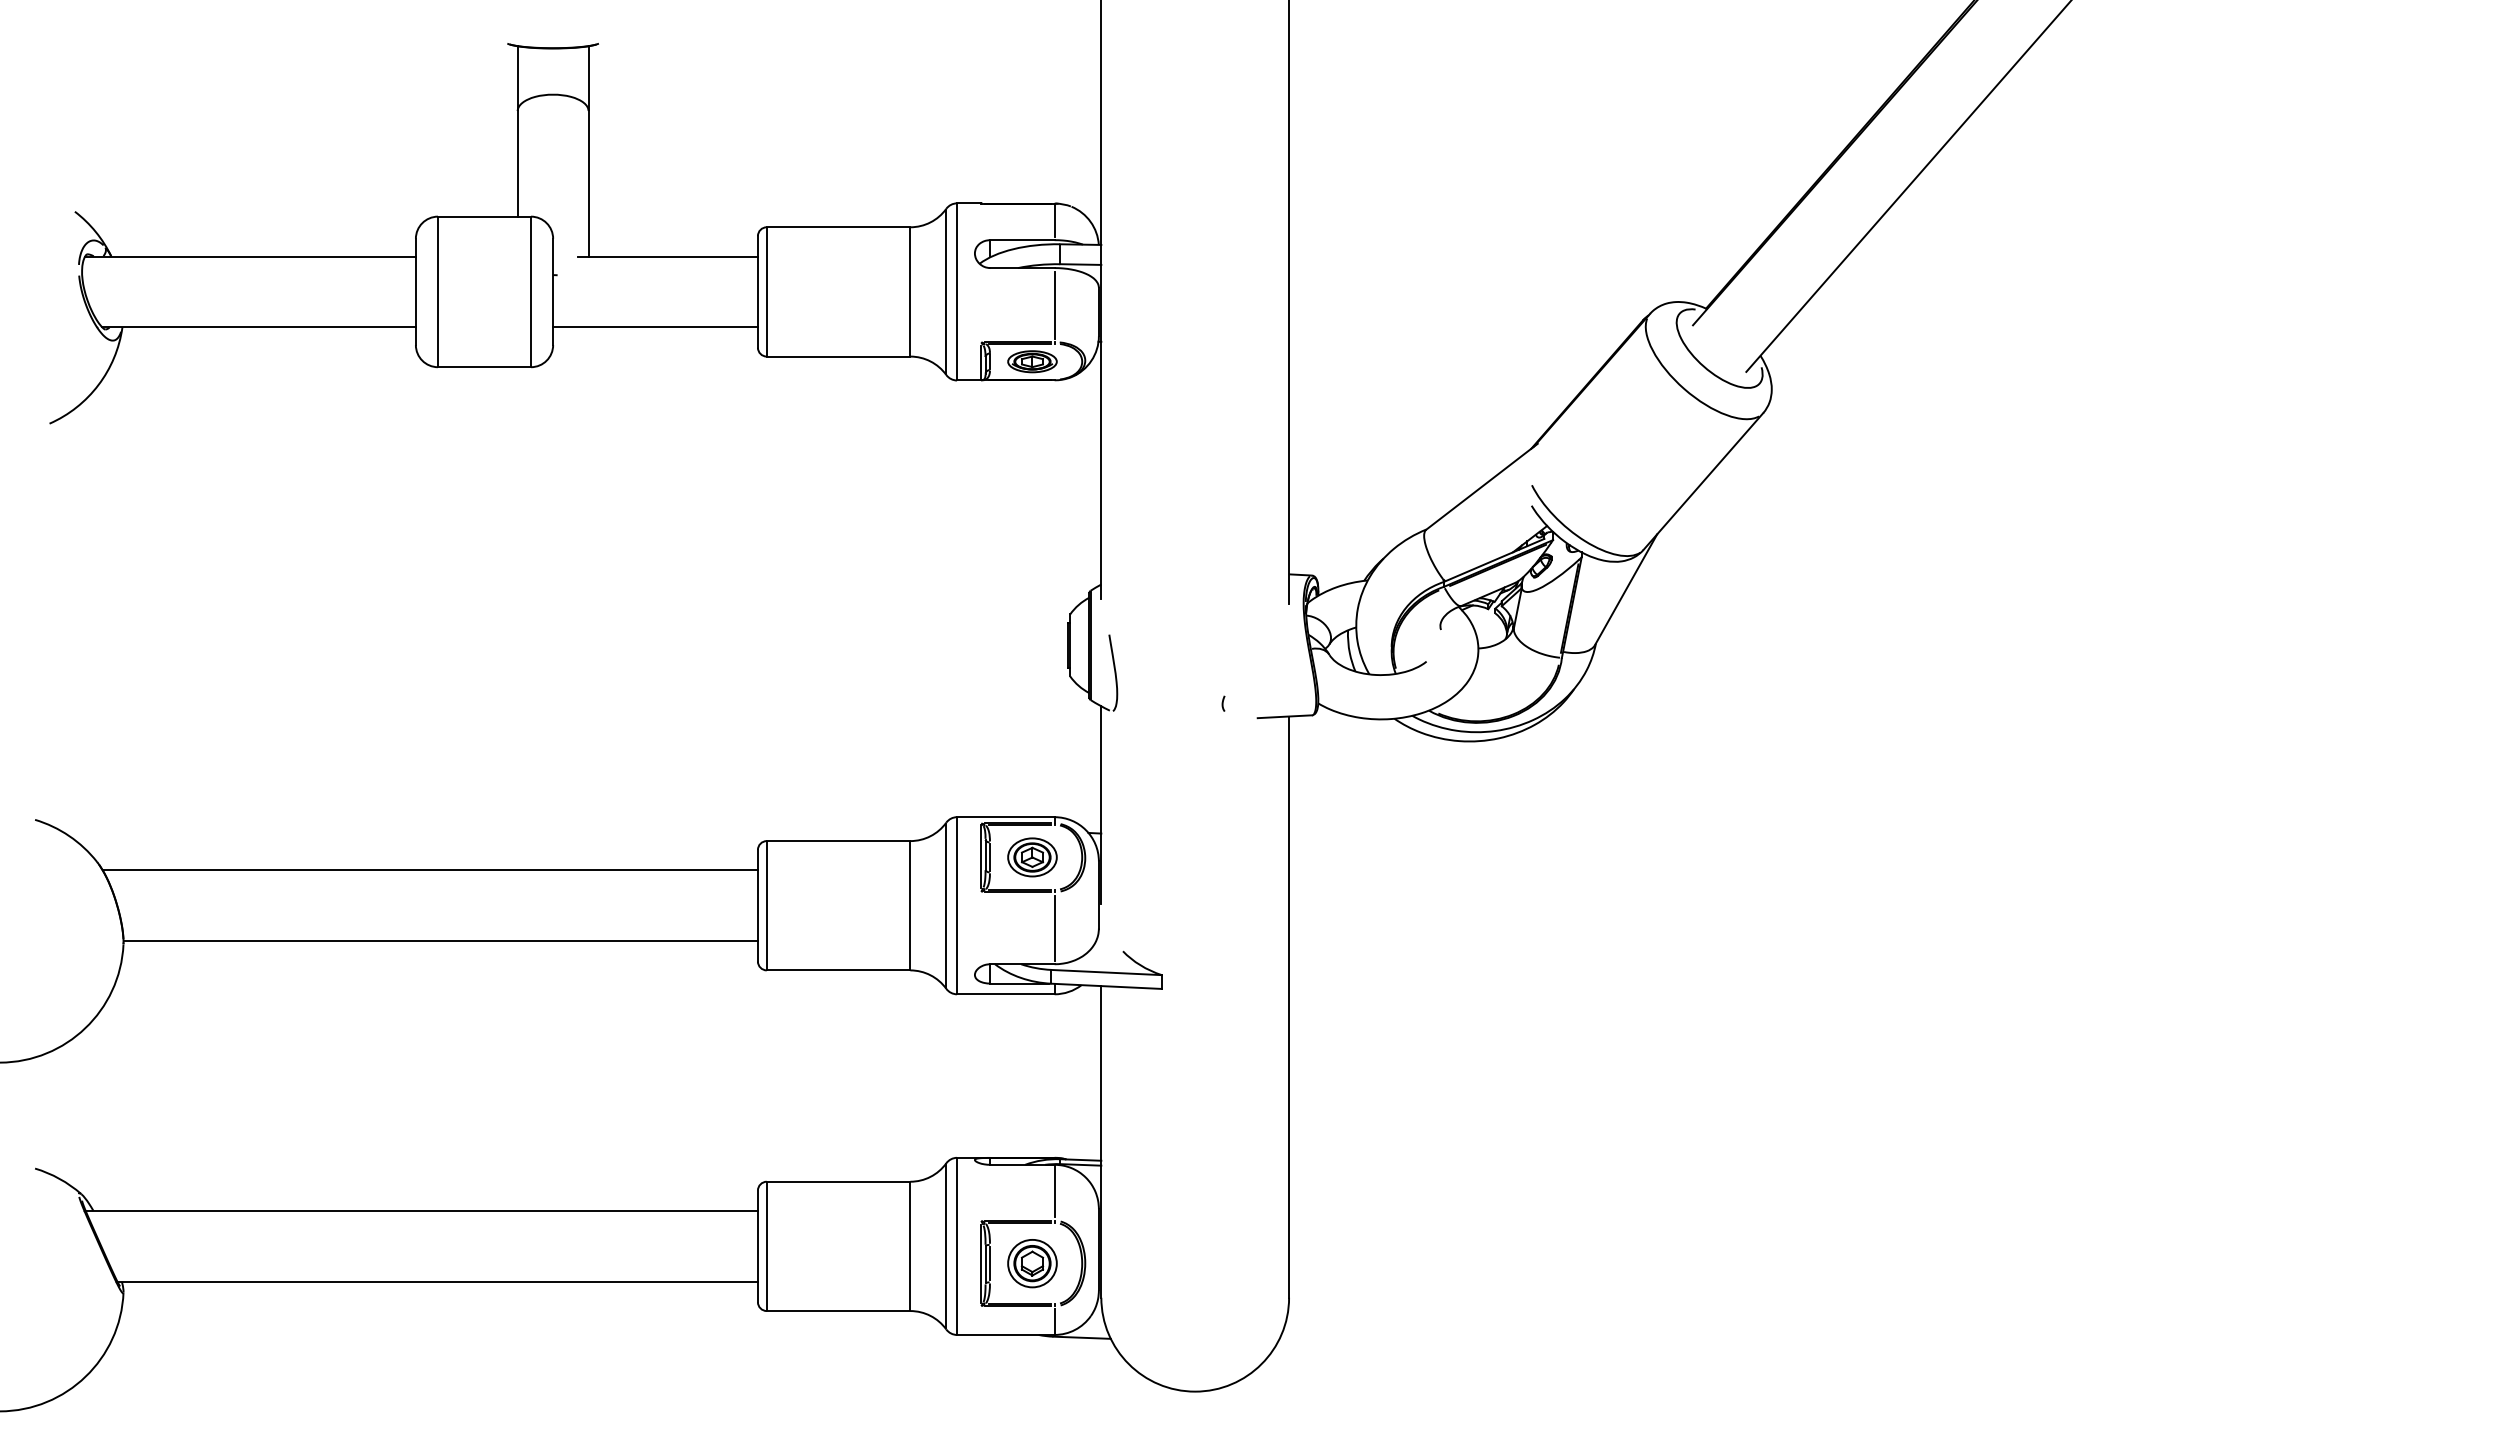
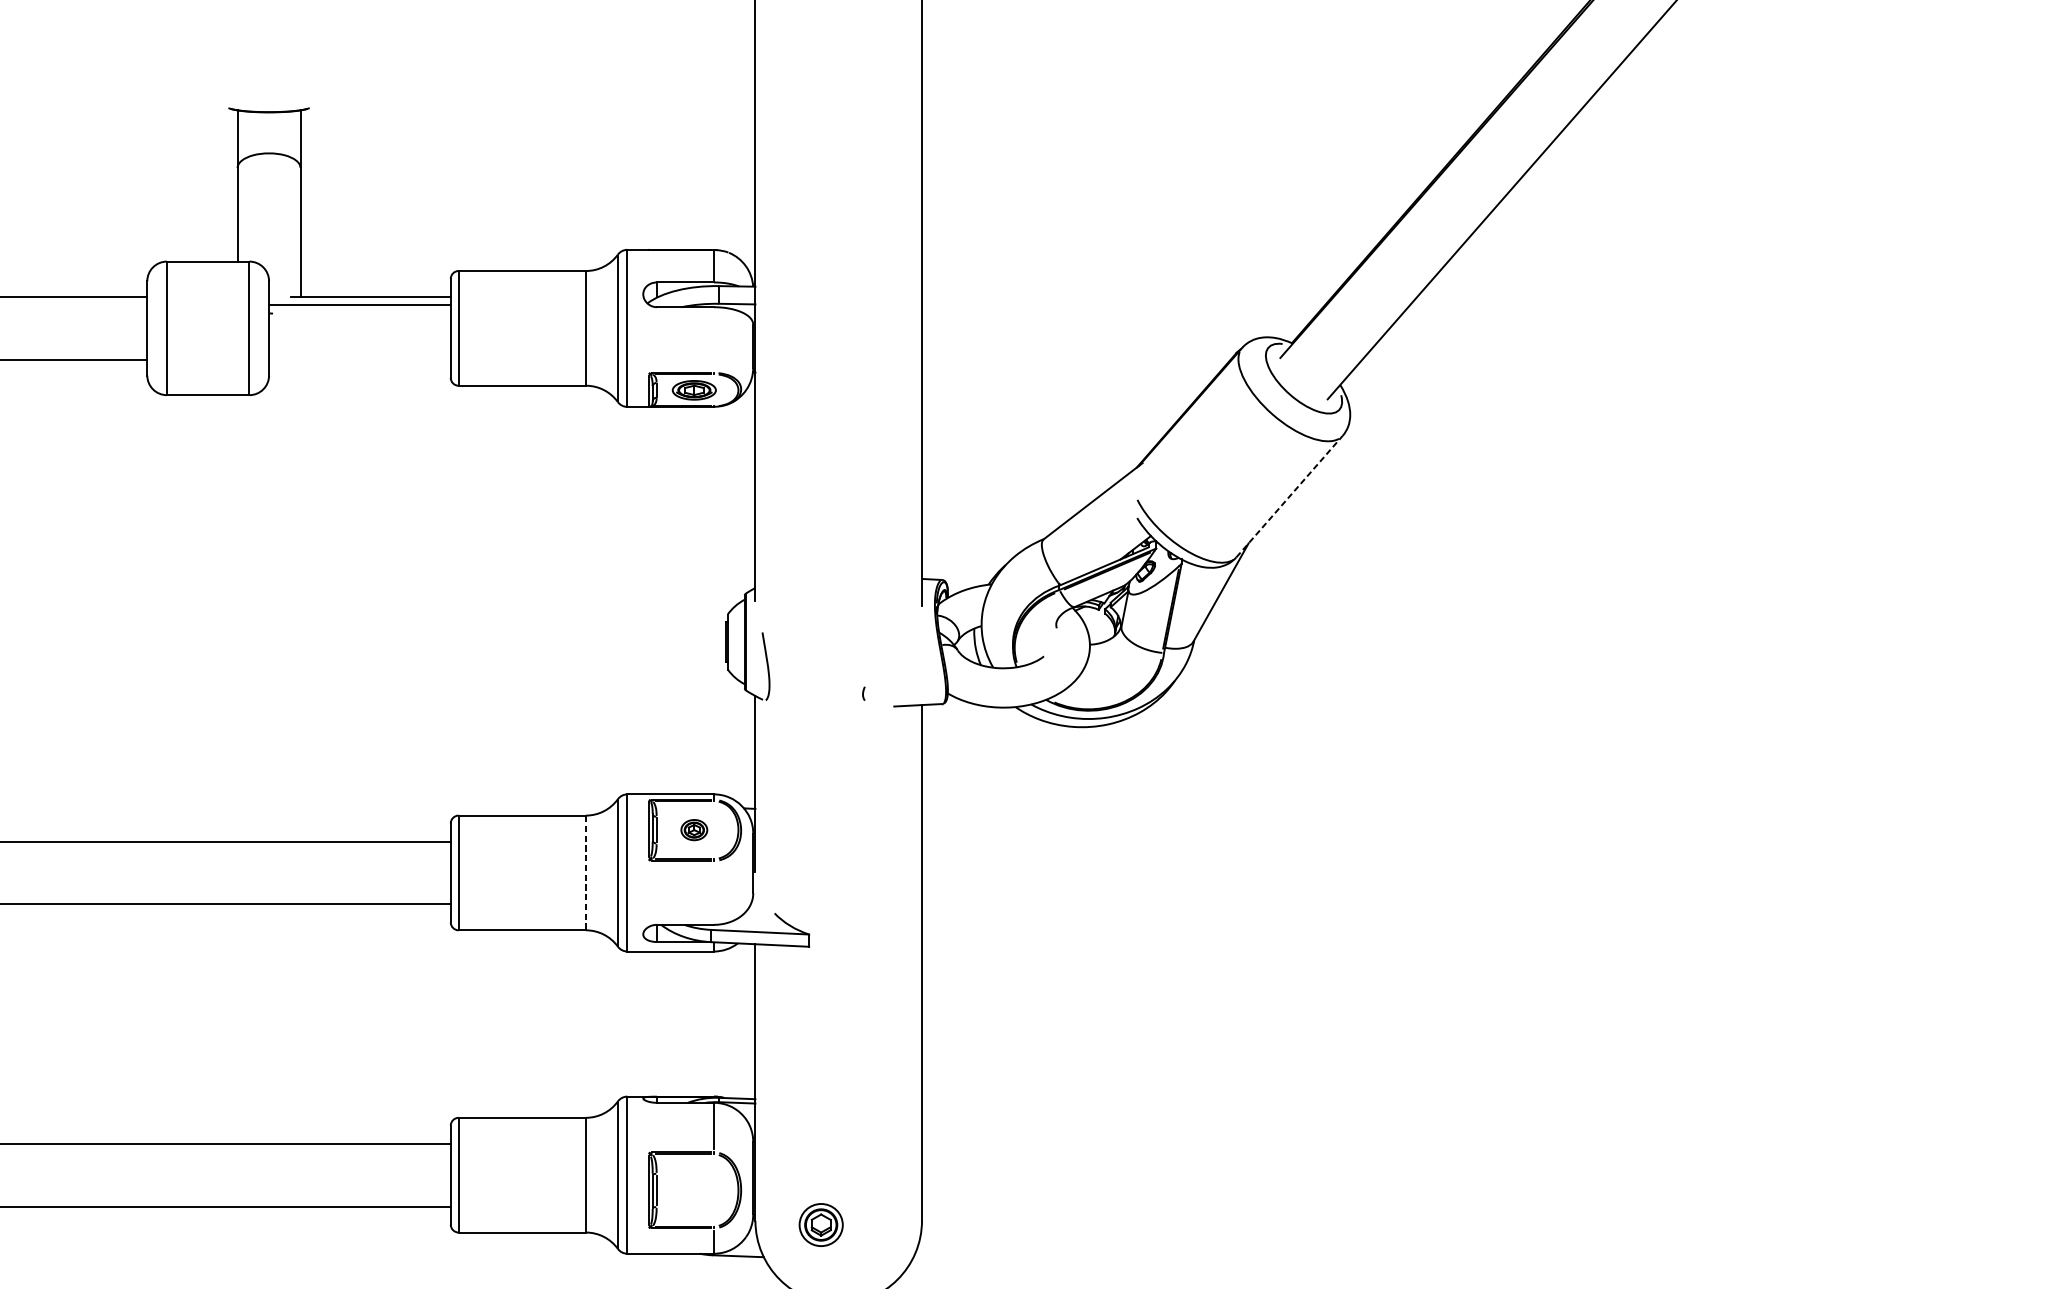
line: (1054, 304) -> (713, 339), removed
line: (655, 327) -> (359, 304), moved
line: (1703, 481) -> (1289, 496), solid -> dashed
part: (1032, 857) -> (694, 830), size x0.6
line: (910, 905) -> (586, 872), solid -> dashed
line: (1054, 928) -> (713, 893), removed
part: (1032, 1263) -> (821, 1224), moved

